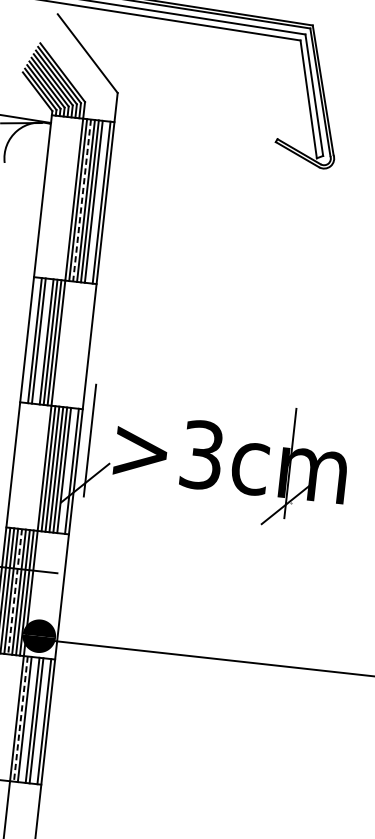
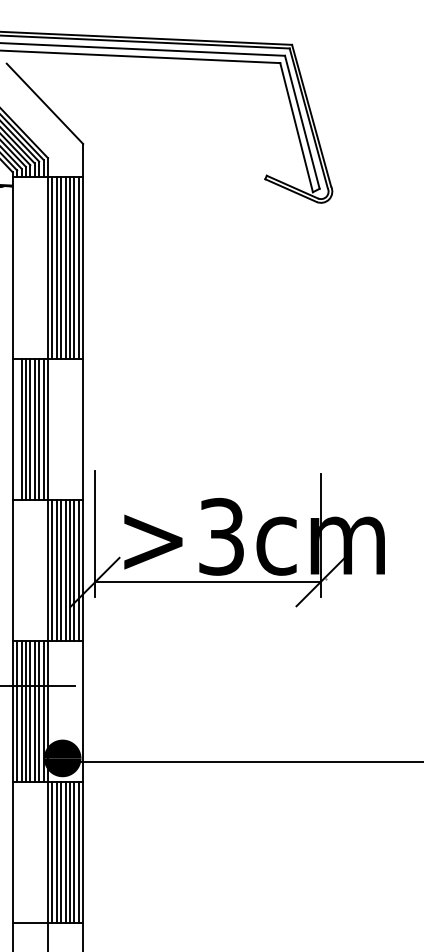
line: (81, 200) -> (56, 268), dashed -> solid
line: (97, 201) -> (74, 267), added
line: (42, 341) -> (30, 429), added
line: (68, 470) -> (74, 570), added
line: (185, 493) -> (207, 581), added
line: (15, 591) -> (30, 711), dashed -> solid
line: (21, 718) -> (52, 852), dashed -> solid
line: (29, 719) -> (61, 852), added
line: (40, 720) -> (74, 852), added

